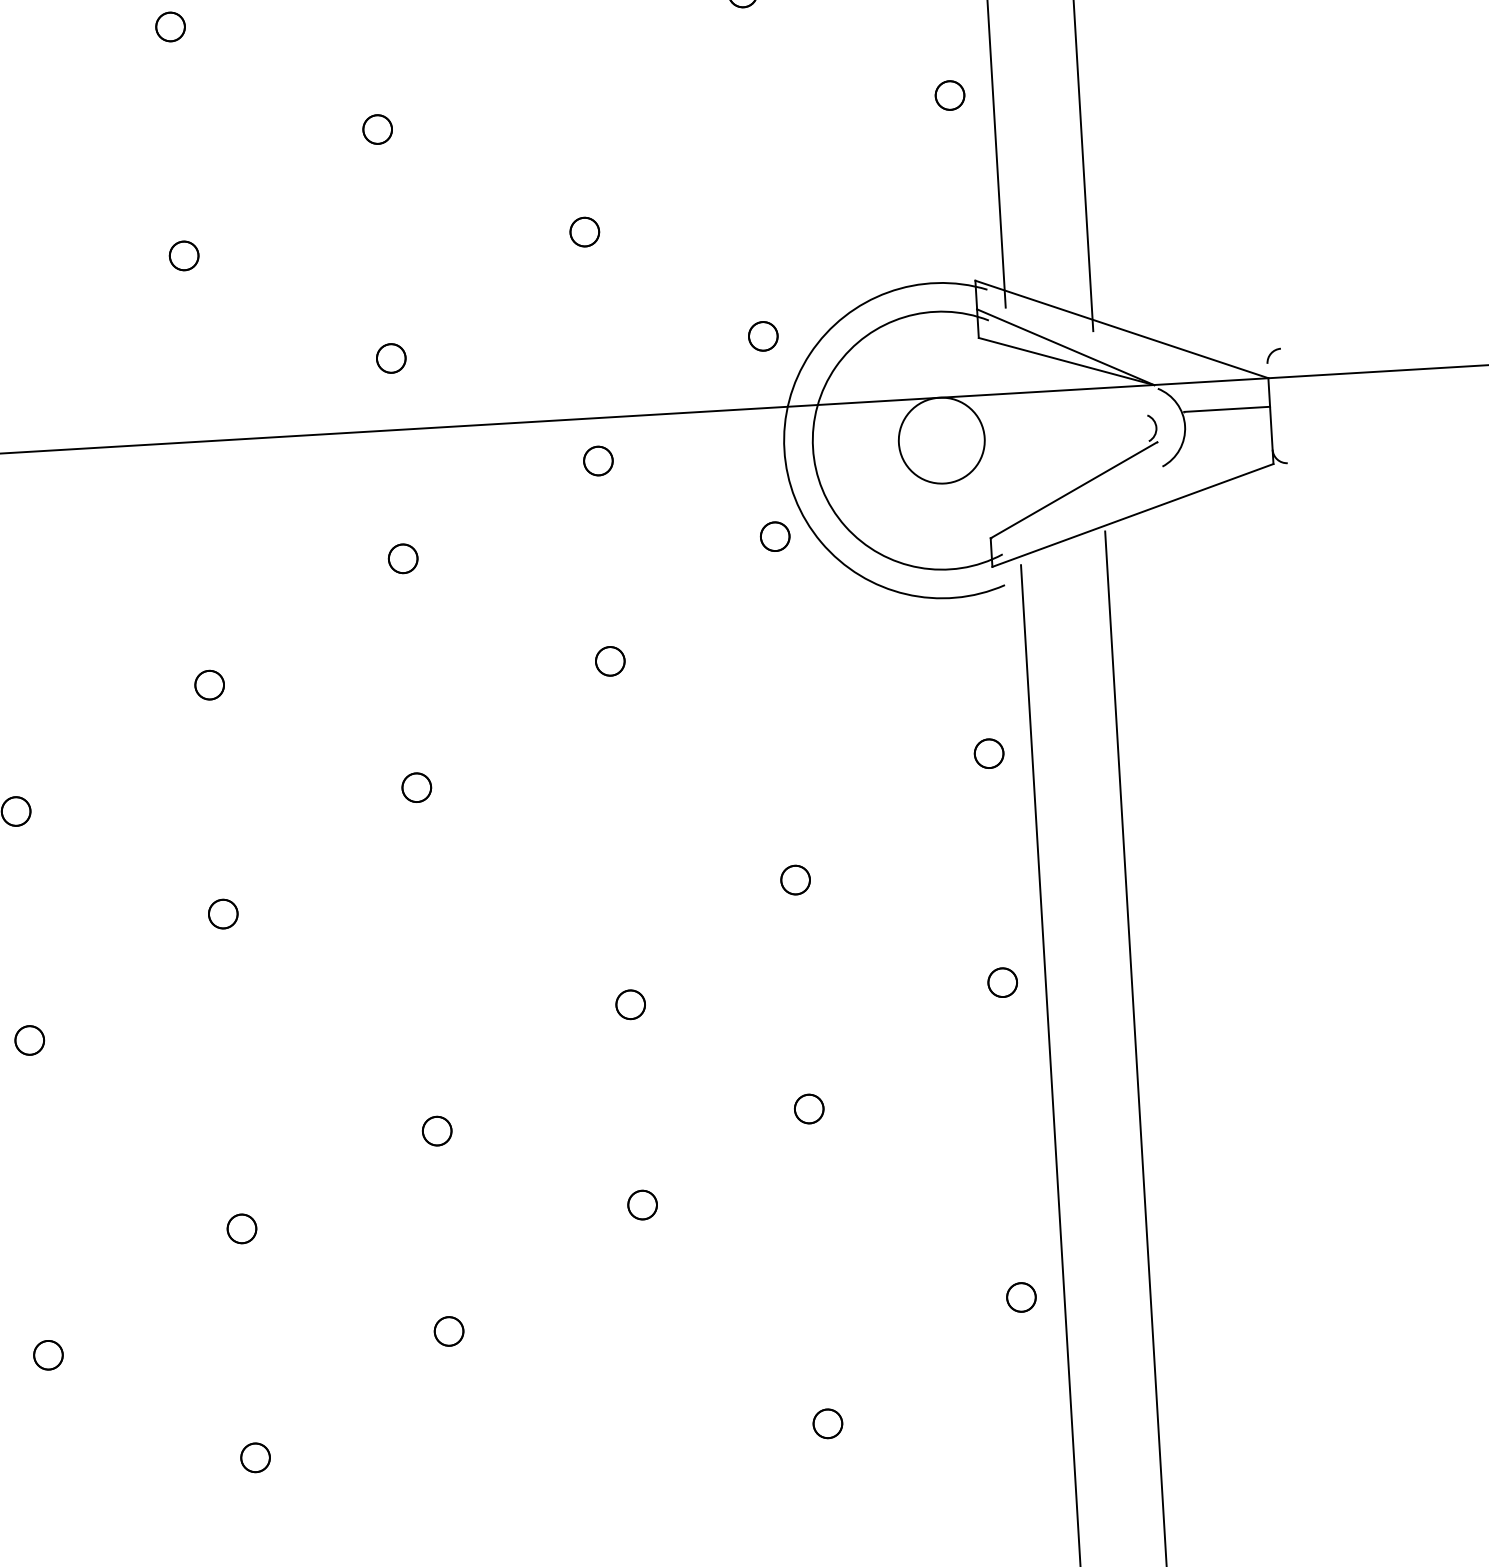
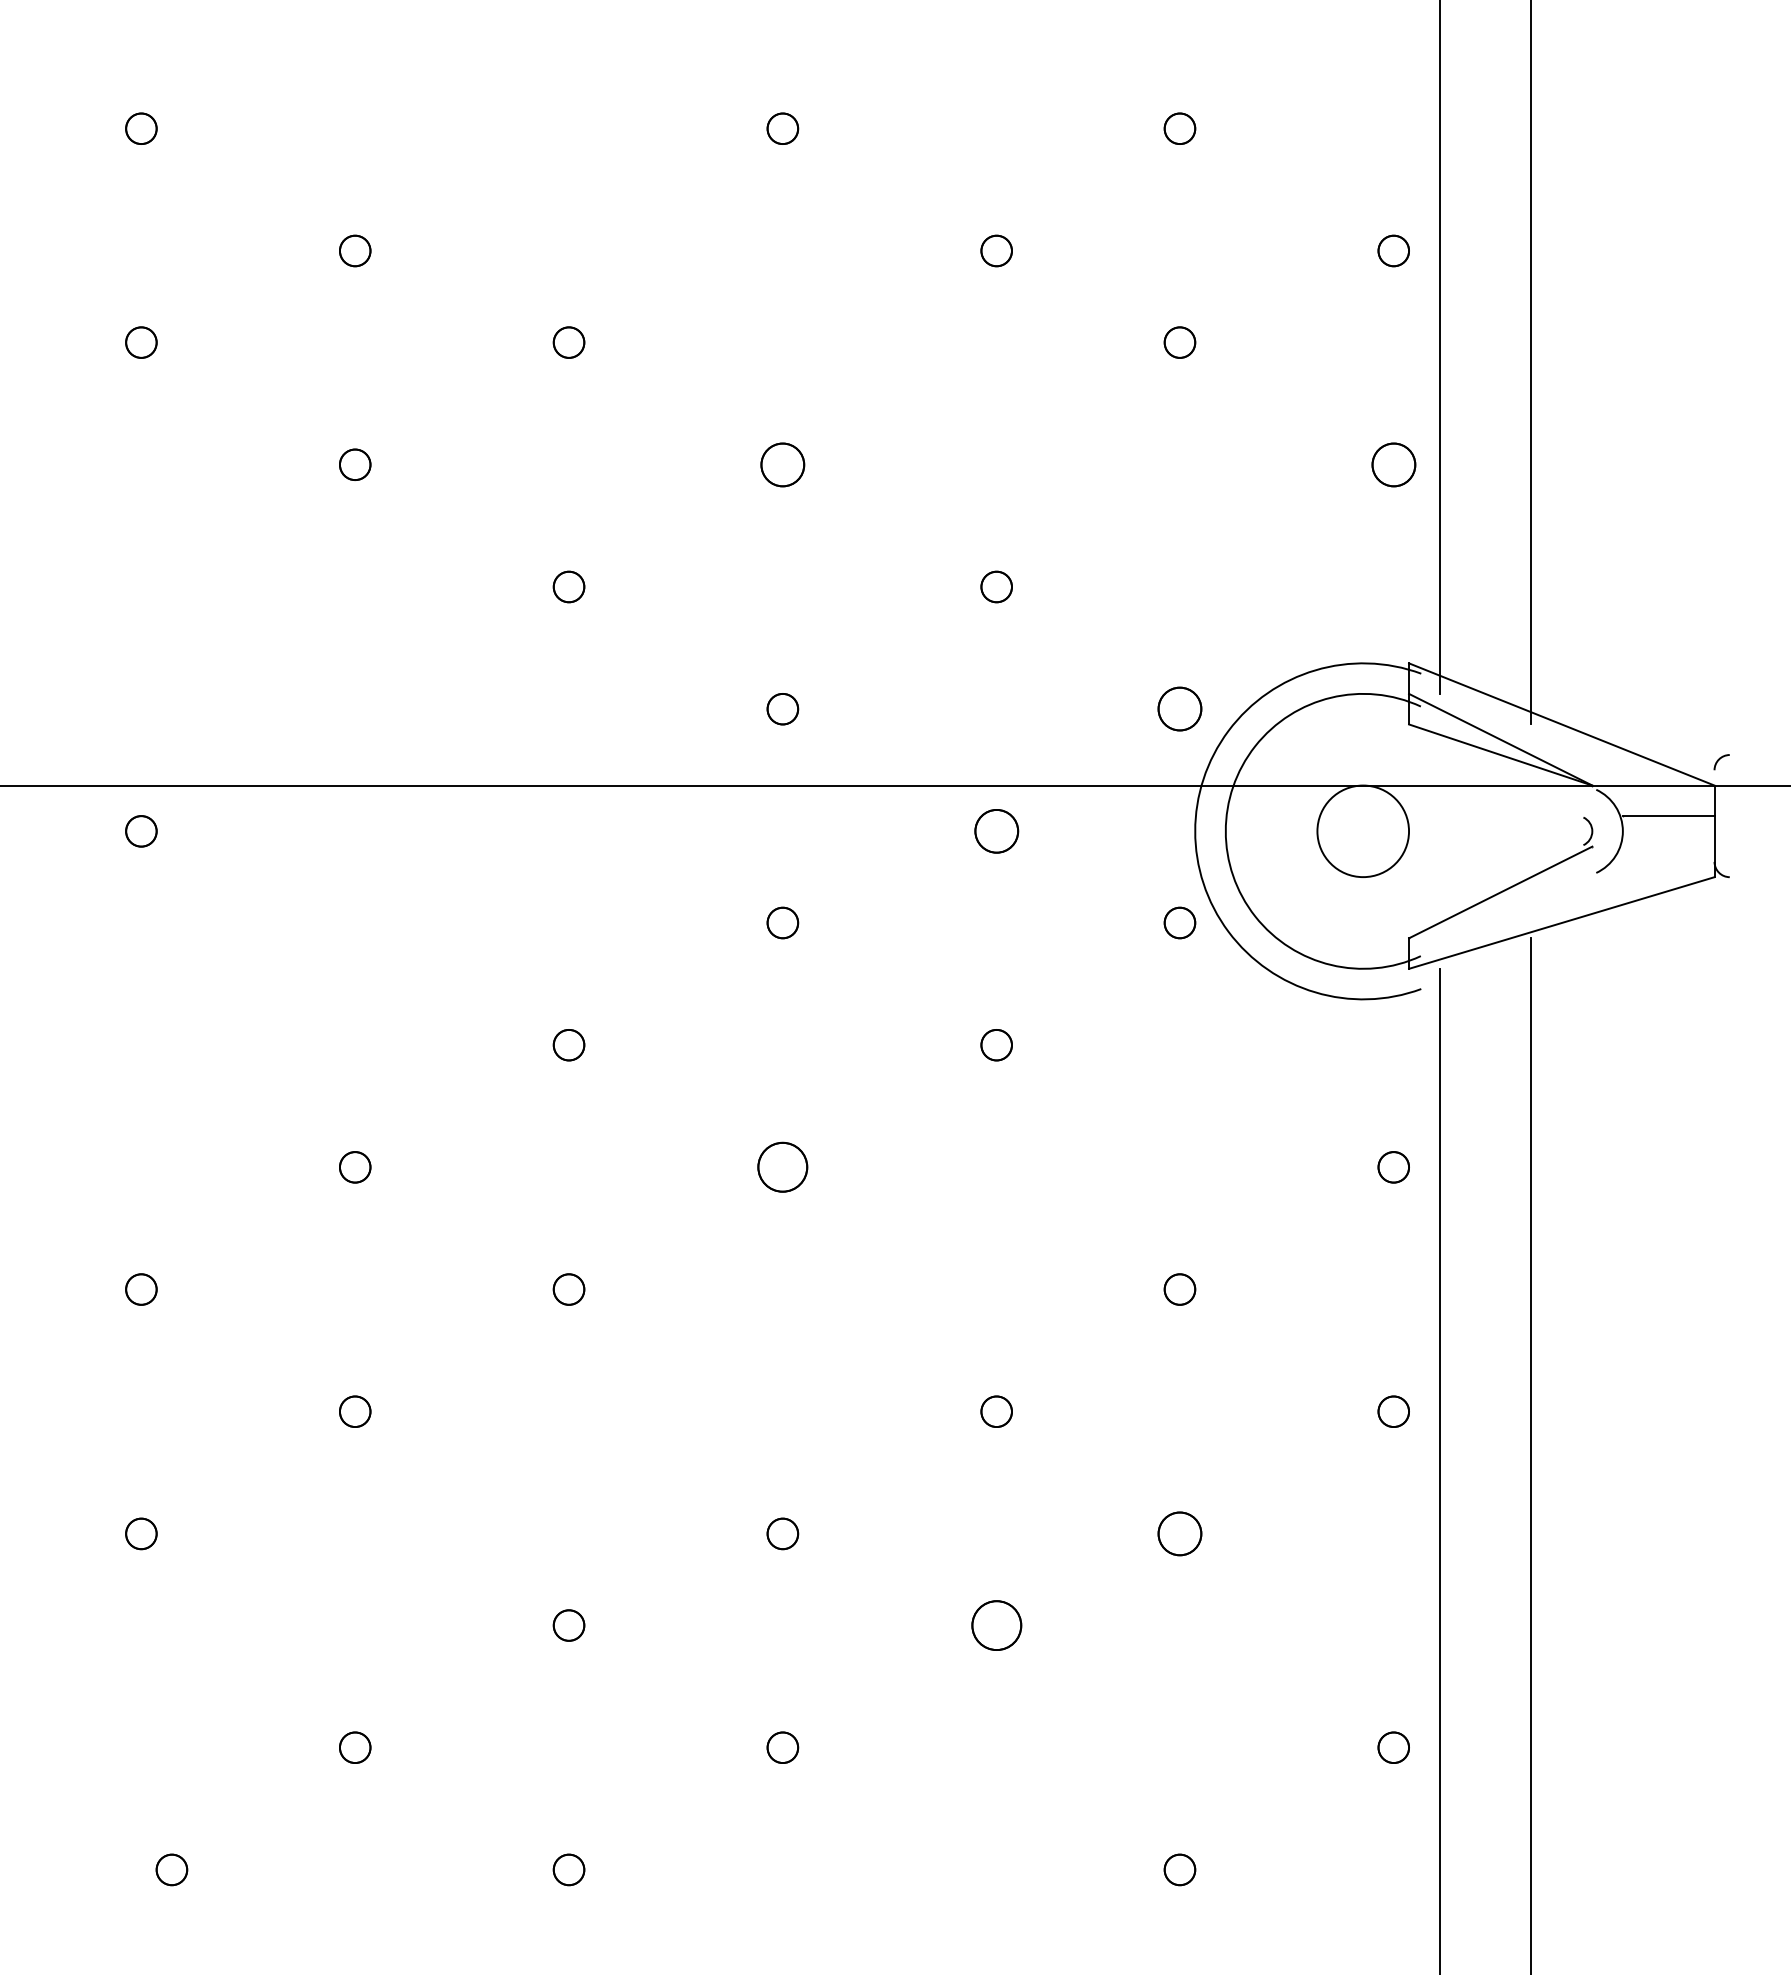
part: (949, 95) -> (1393, 464), size x1.4
part: (377, 129) -> (782, 464), size x1.4
part: (762, 336) -> (1179, 709), size x1.4
part: (598, 461) -> (996, 831), size x1.4
part: (416, 787) -> (782, 1167), size x1.6
part: (808, 1108) -> (1179, 1533), size x1.4
part: (642, 1205) -> (996, 1625), size x1.6

